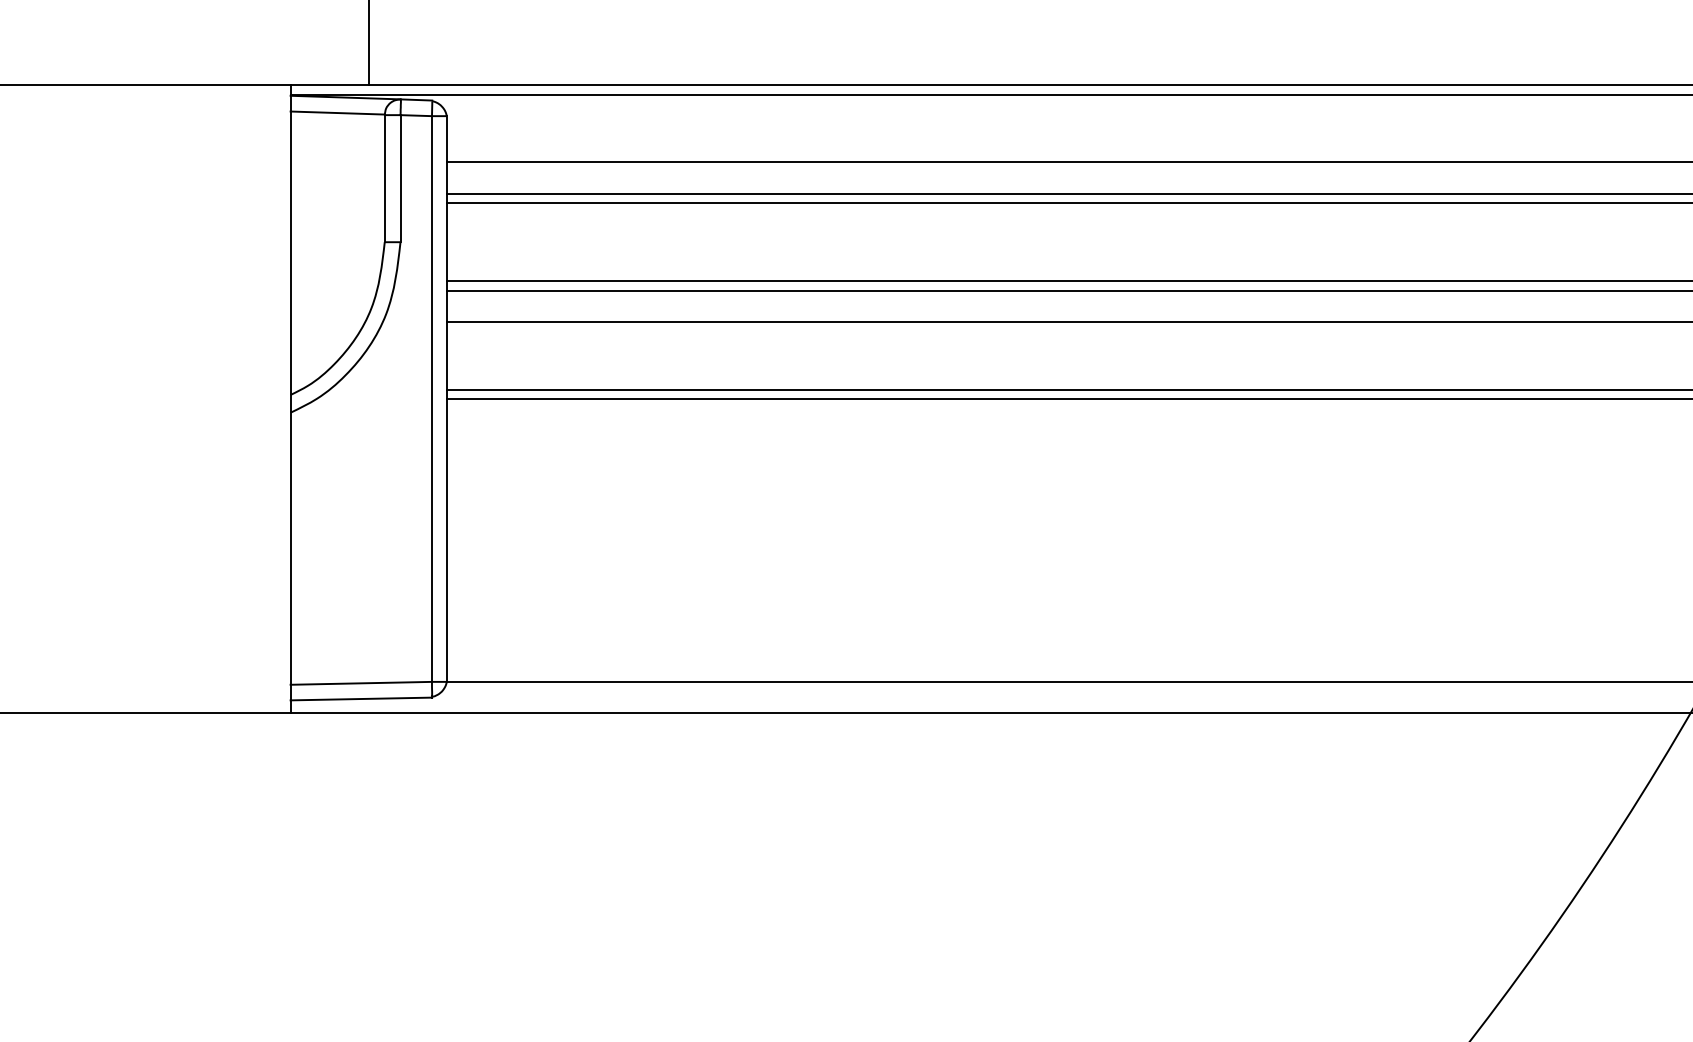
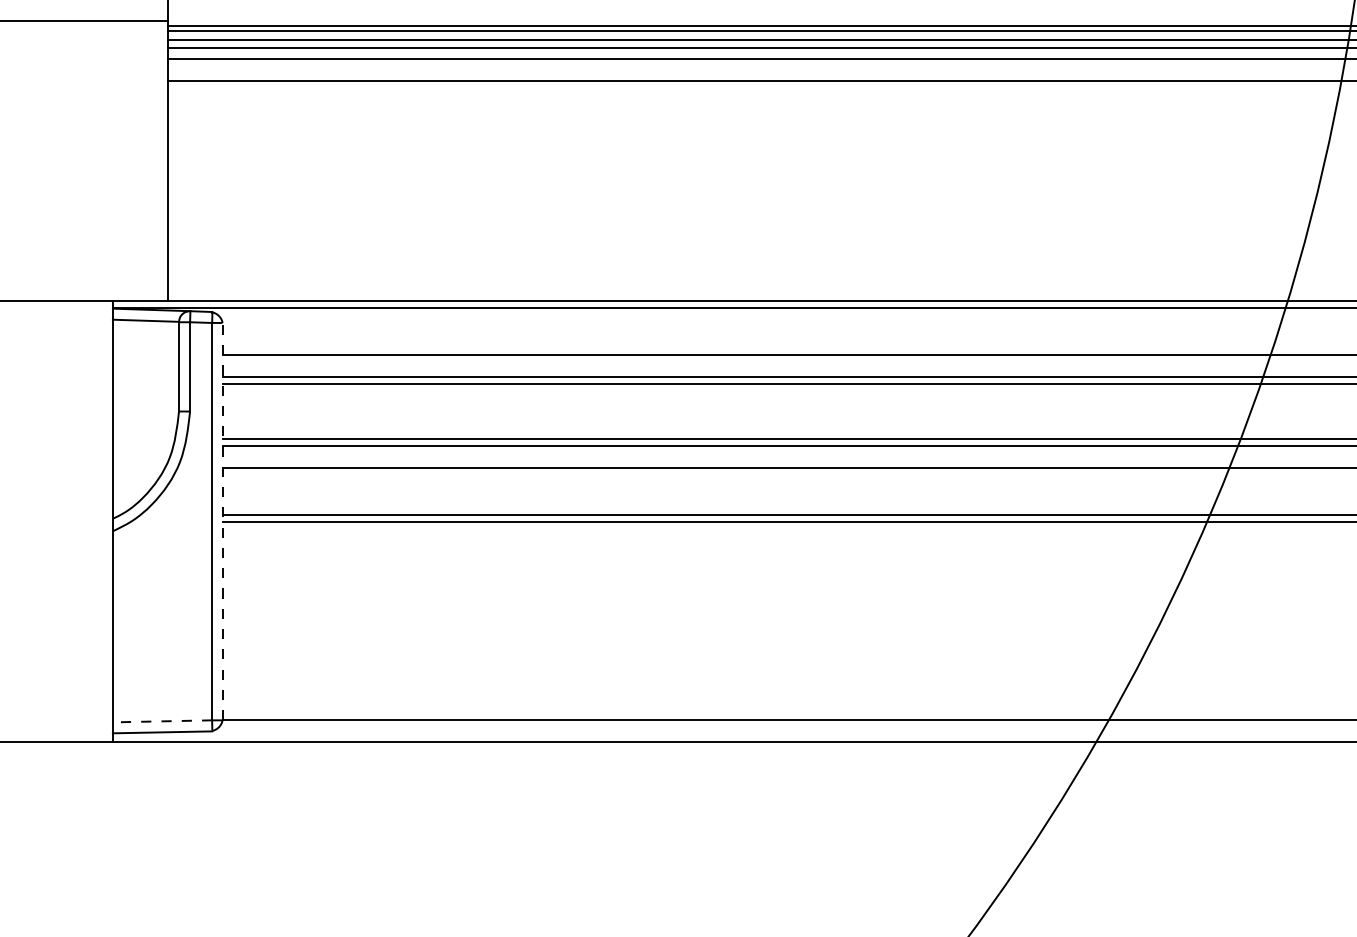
line: (448, 398) -> (223, 521), solid -> dashed
line: (361, 683) -> (162, 721), solid -> dashed

